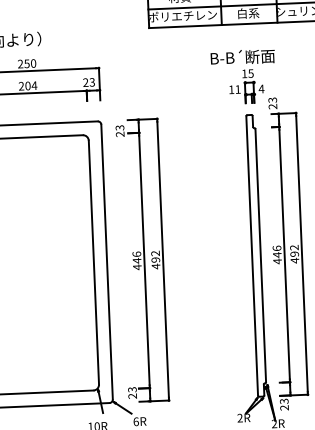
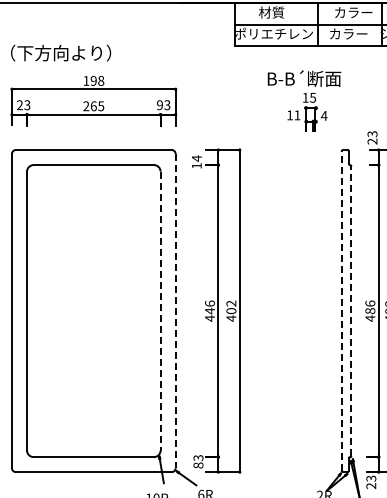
text: (248, 13) -> (348, 33), 白系 -> カラー
text: (26, 63) -> (93, 80), 250 -> 198
part: (243, 76) -> (304, 100), moved
text: (85, 82) -> (159, 105), 23 -> 93
text: (30, 86) -> (96, 106), 204 -> 265
text: (119, 130) -> (196, 161), 23 -> 14
text: (277, 254) -> (370, 310), 446 -> 486
line: (260, 255) -> (351, 311), solid -> dashed
line: (252, 256) -> (341, 311), solid -> dashed
text: (155, 260) -> (231, 311), 492 -> 402
line: (93, 262) -> (160, 311), solid -> dashed
line: (106, 262) -> (175, 311), solid -> dashed
text: (132, 396) -> (198, 465), 23 -> 83

